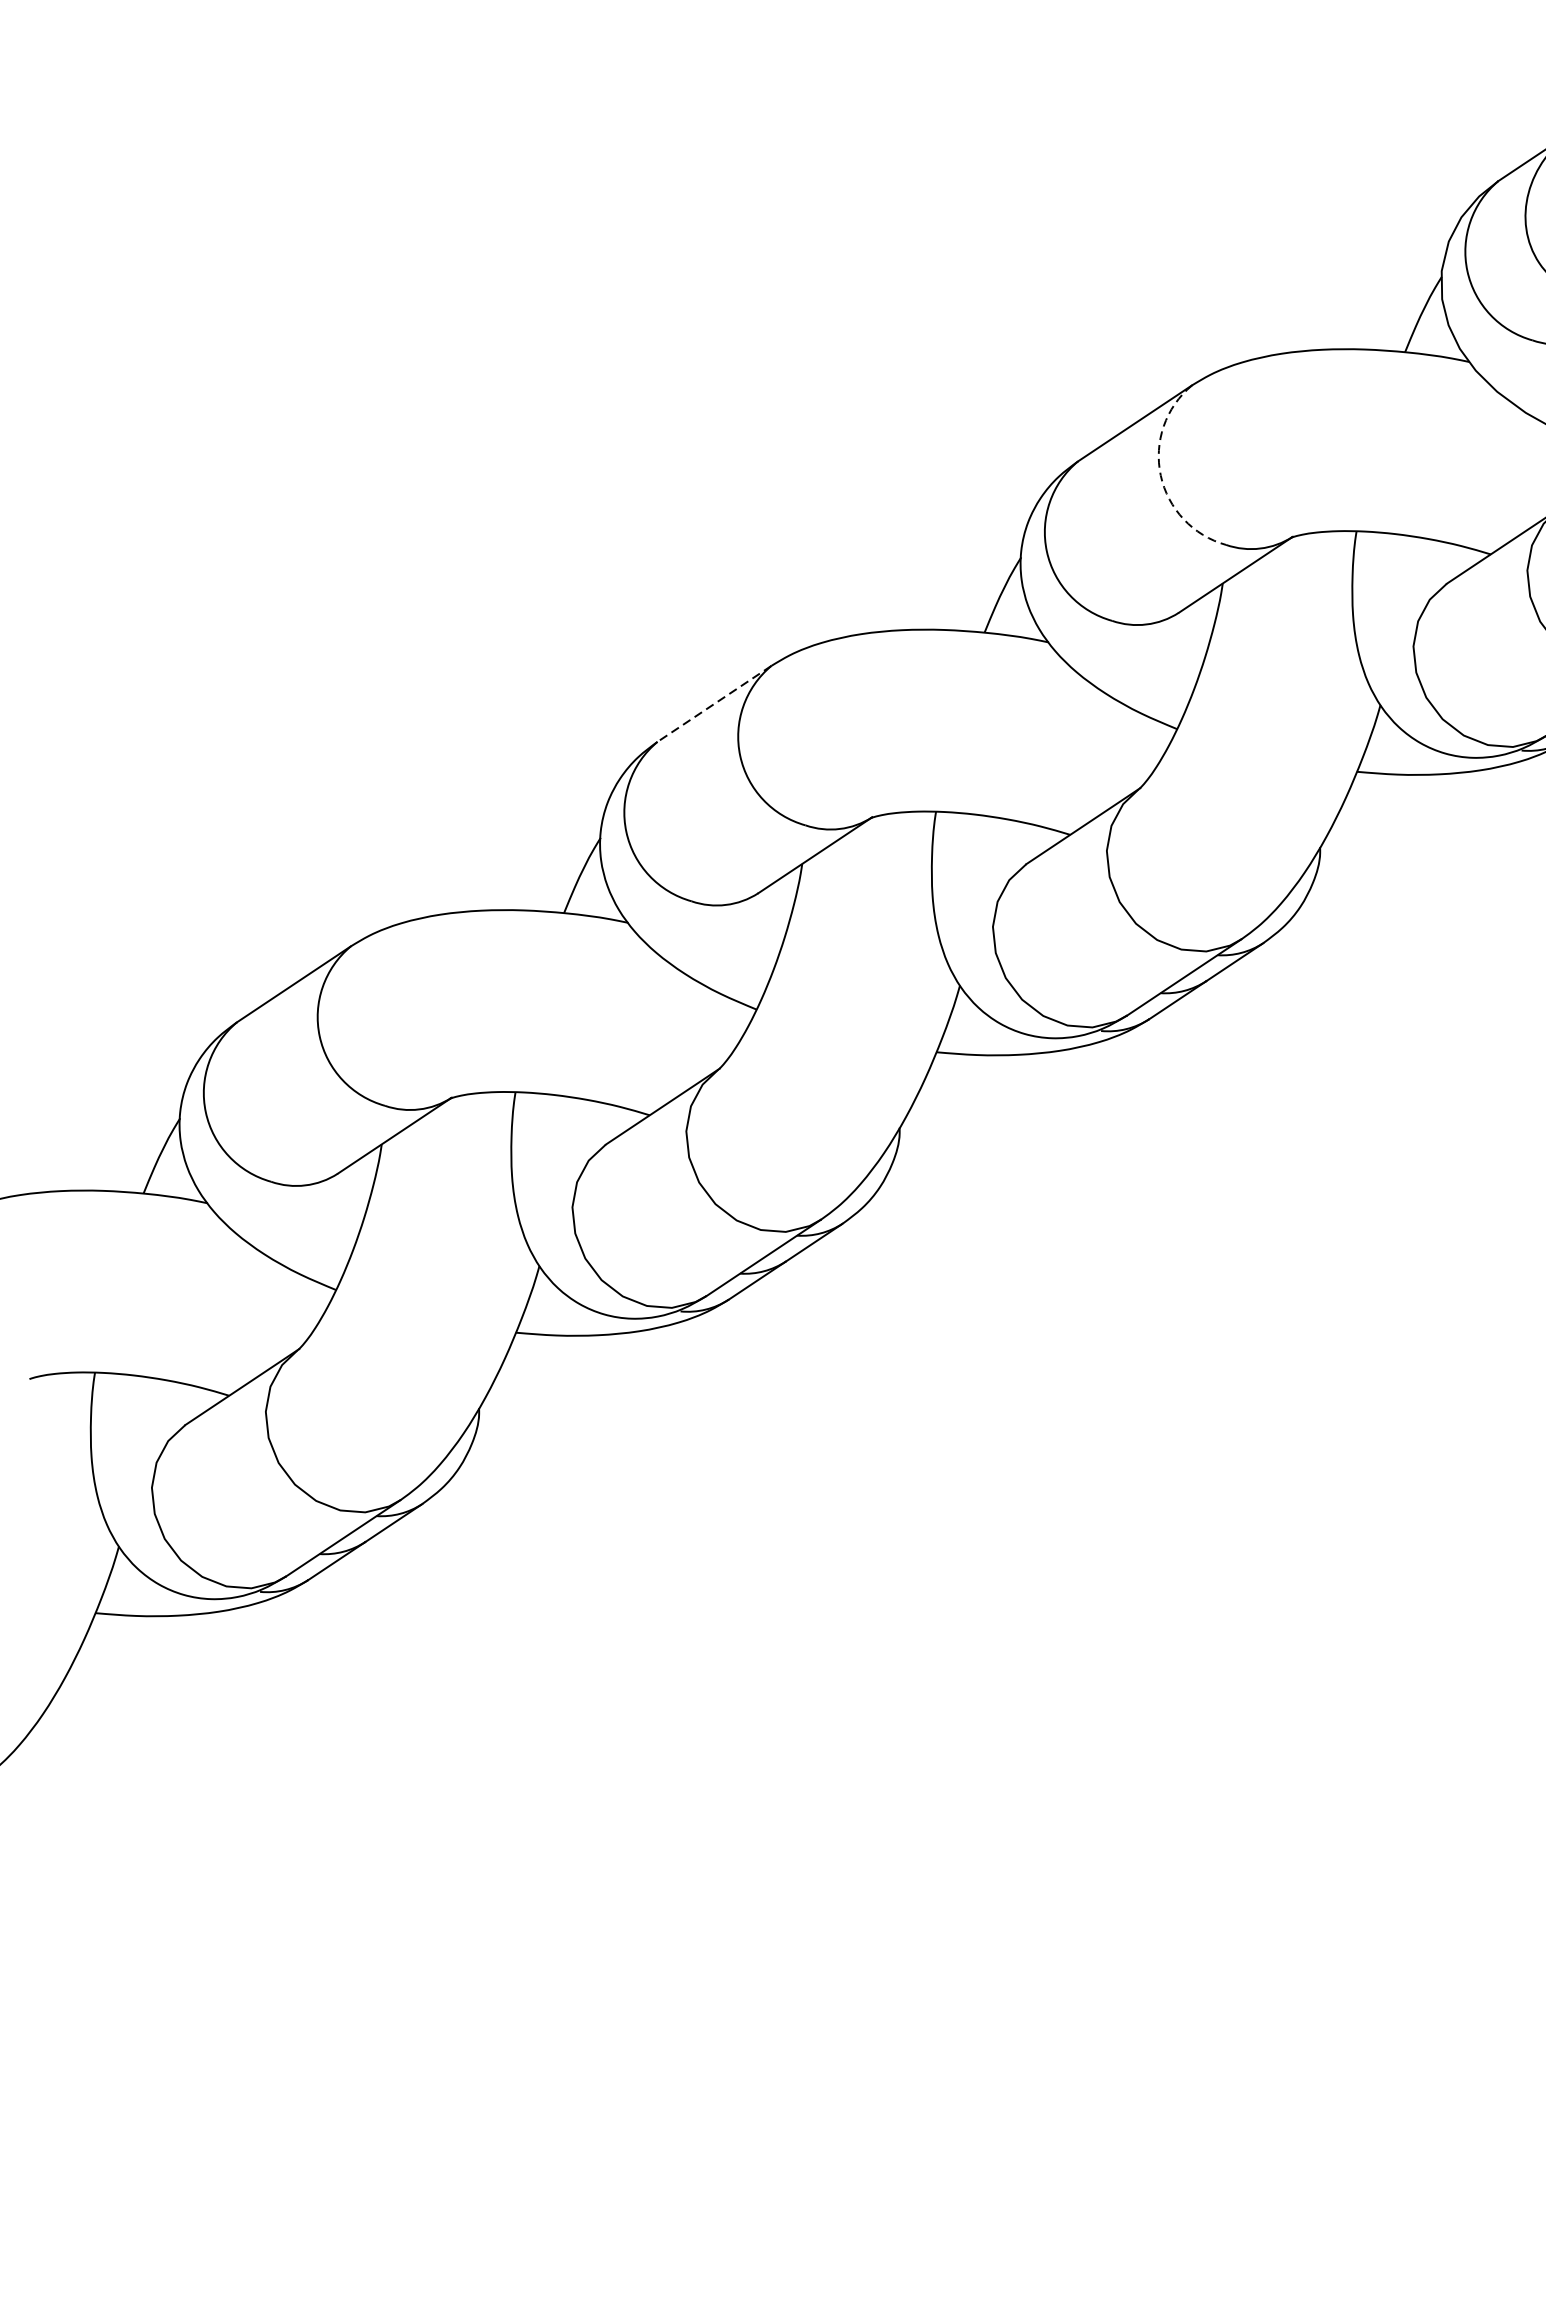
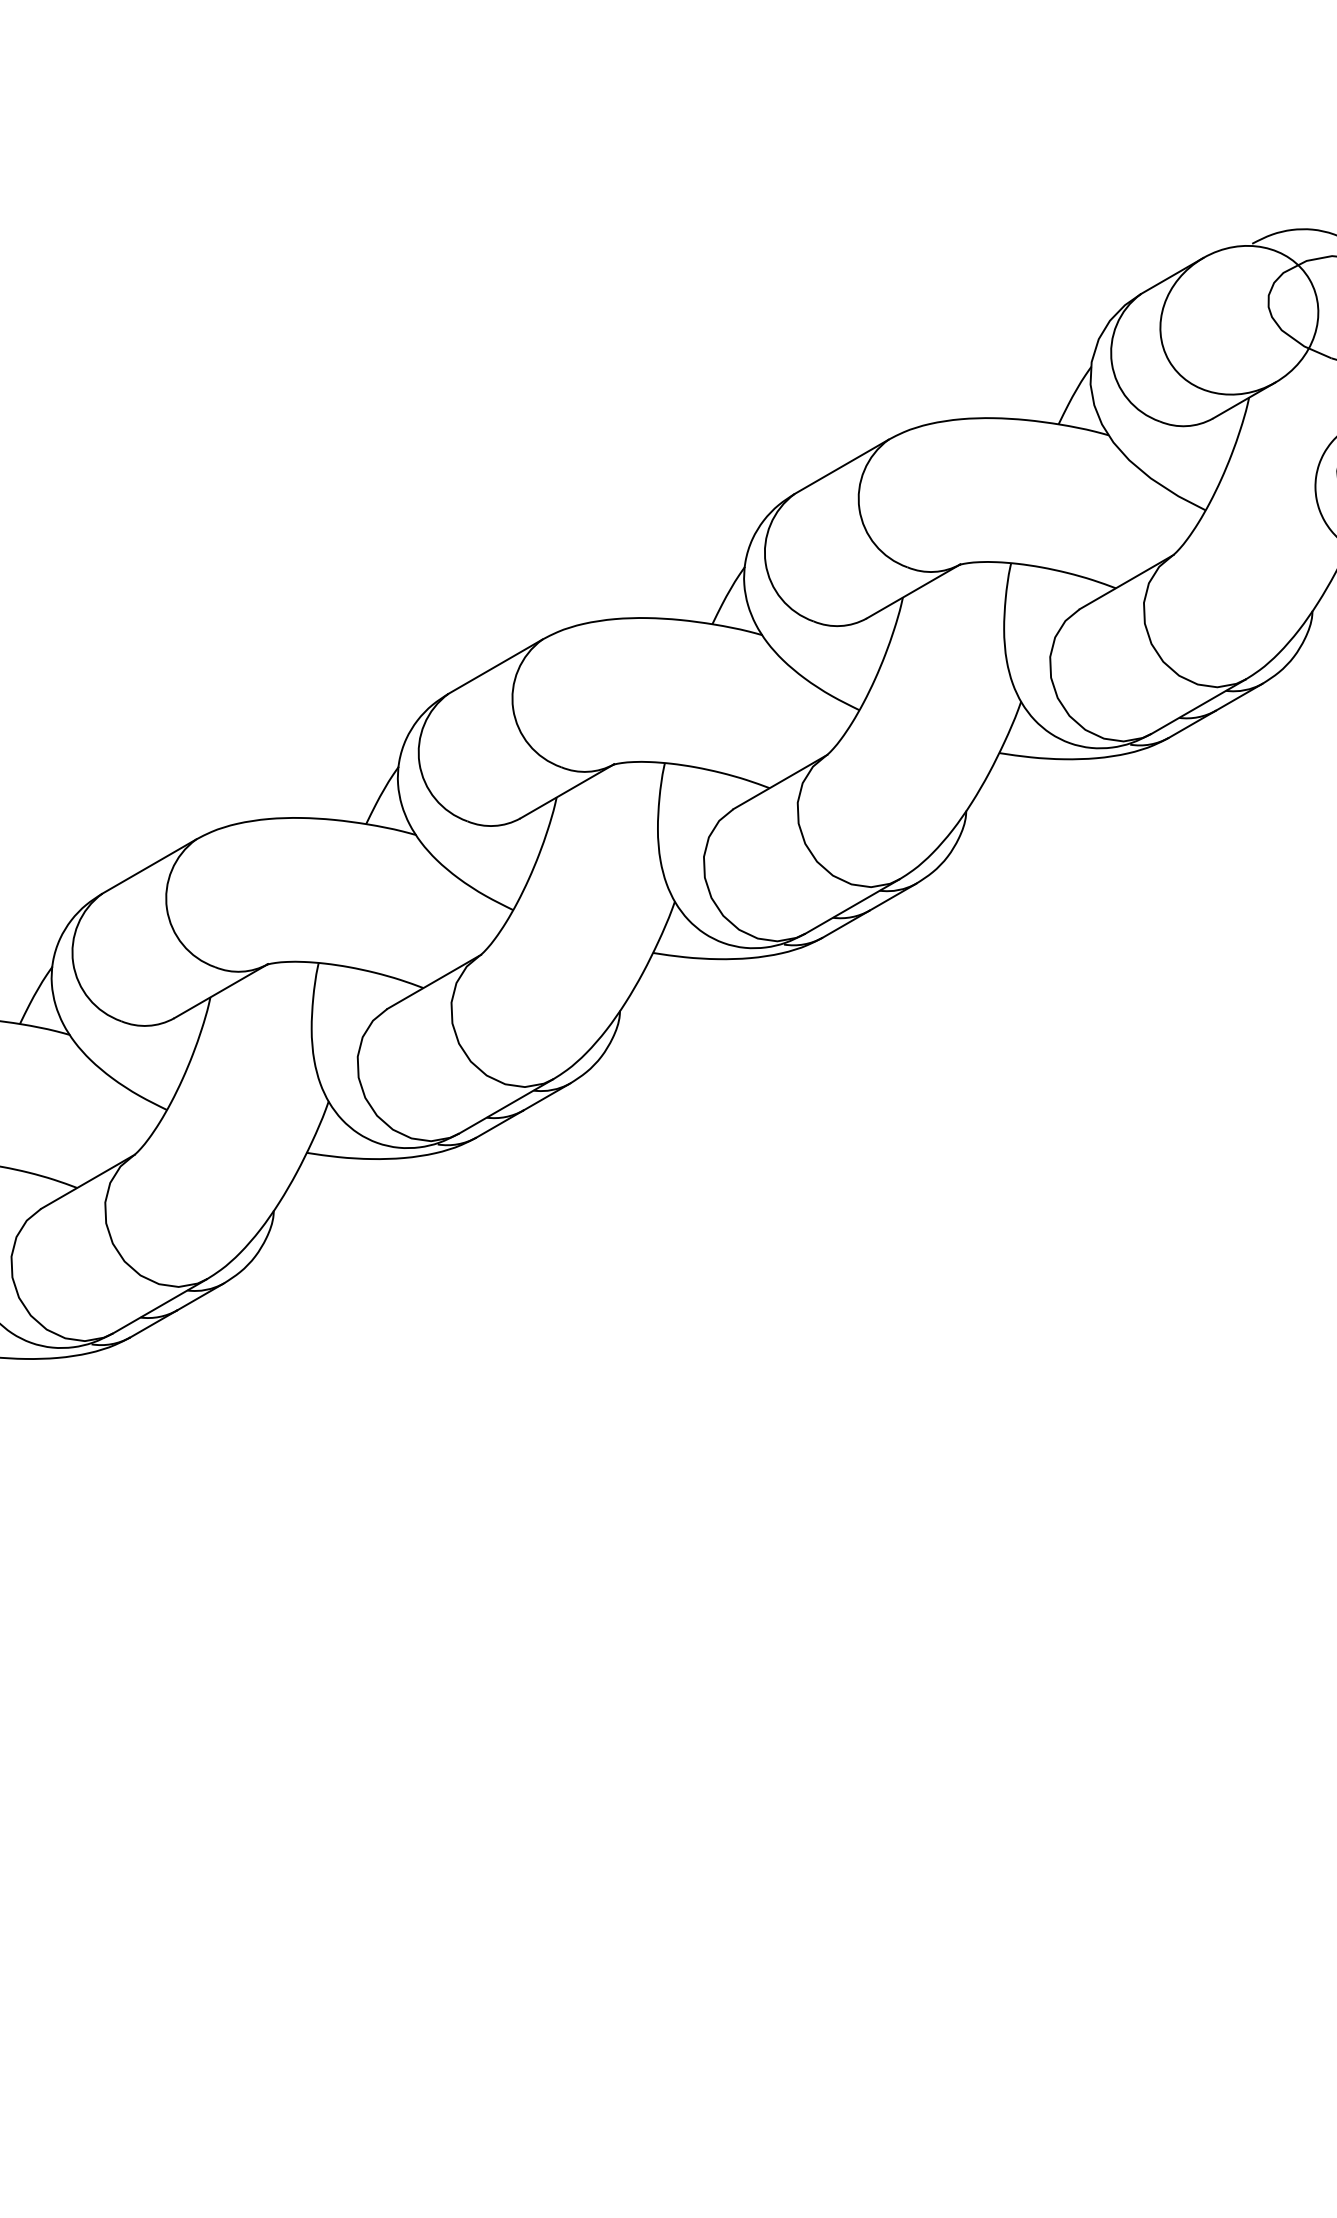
arc: (1160, 475) -> (859, 509), dashed -> solid
line: (714, 703) -> (495, 666), dashed -> solid

